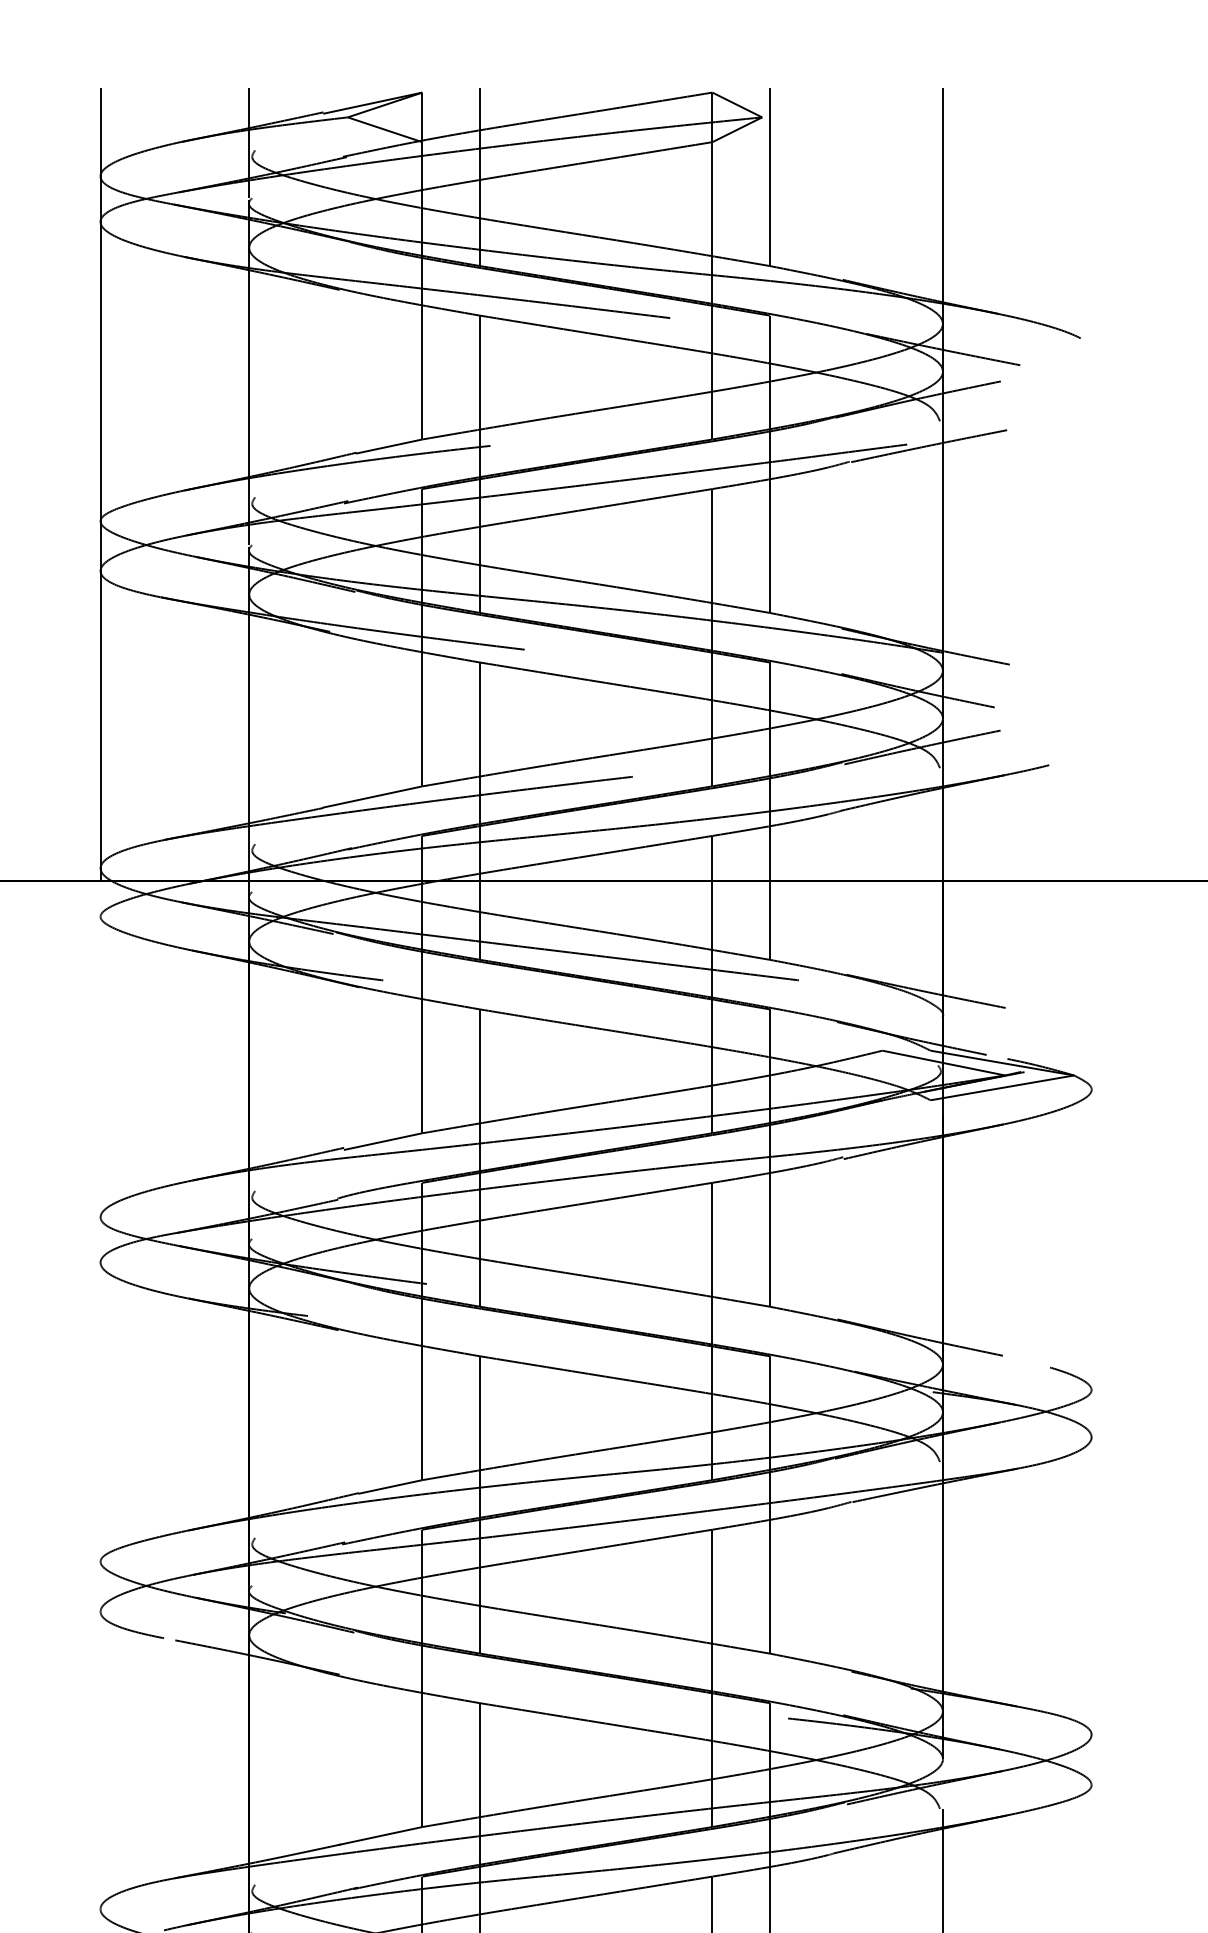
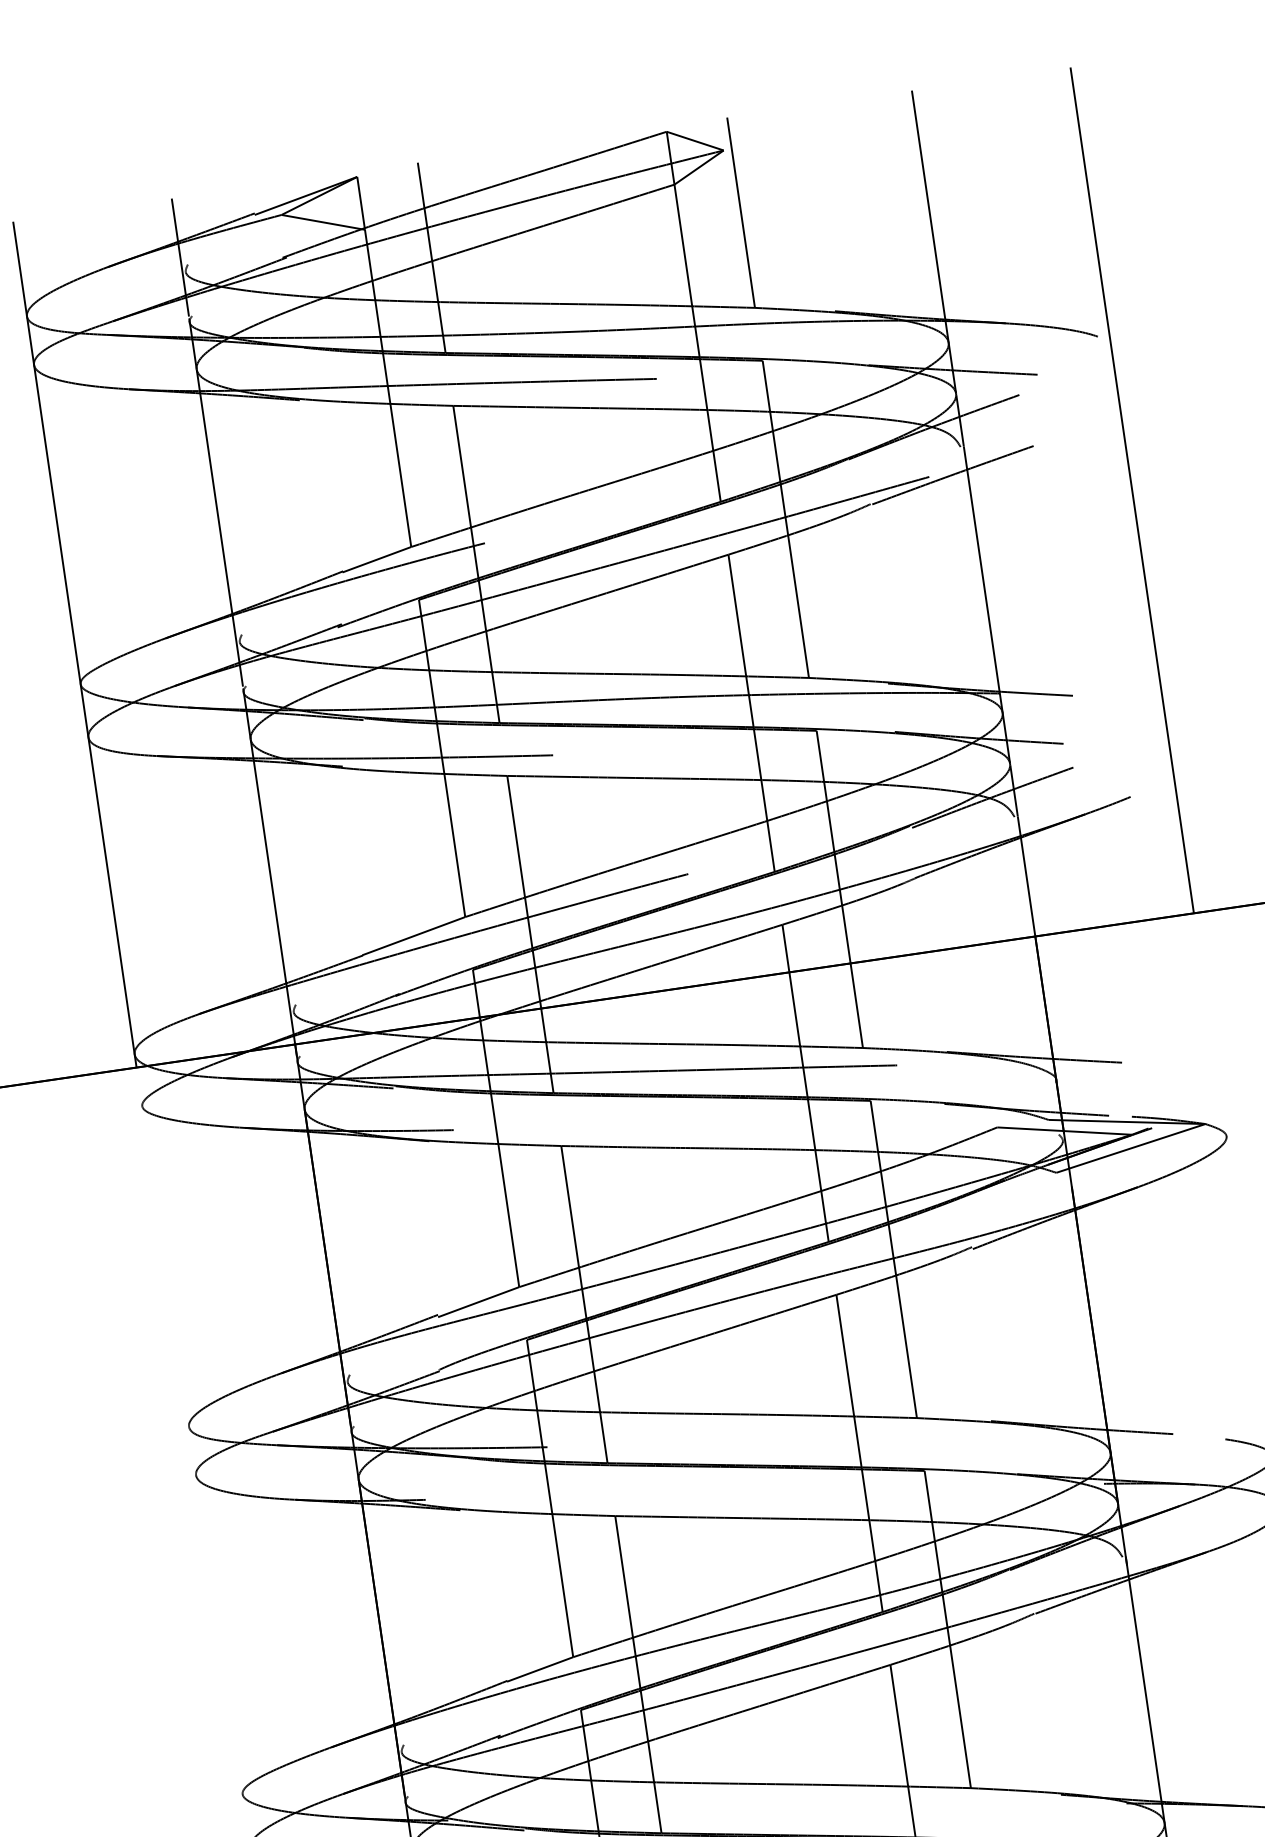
line: (1091, 483) -> (1131, 489), added

